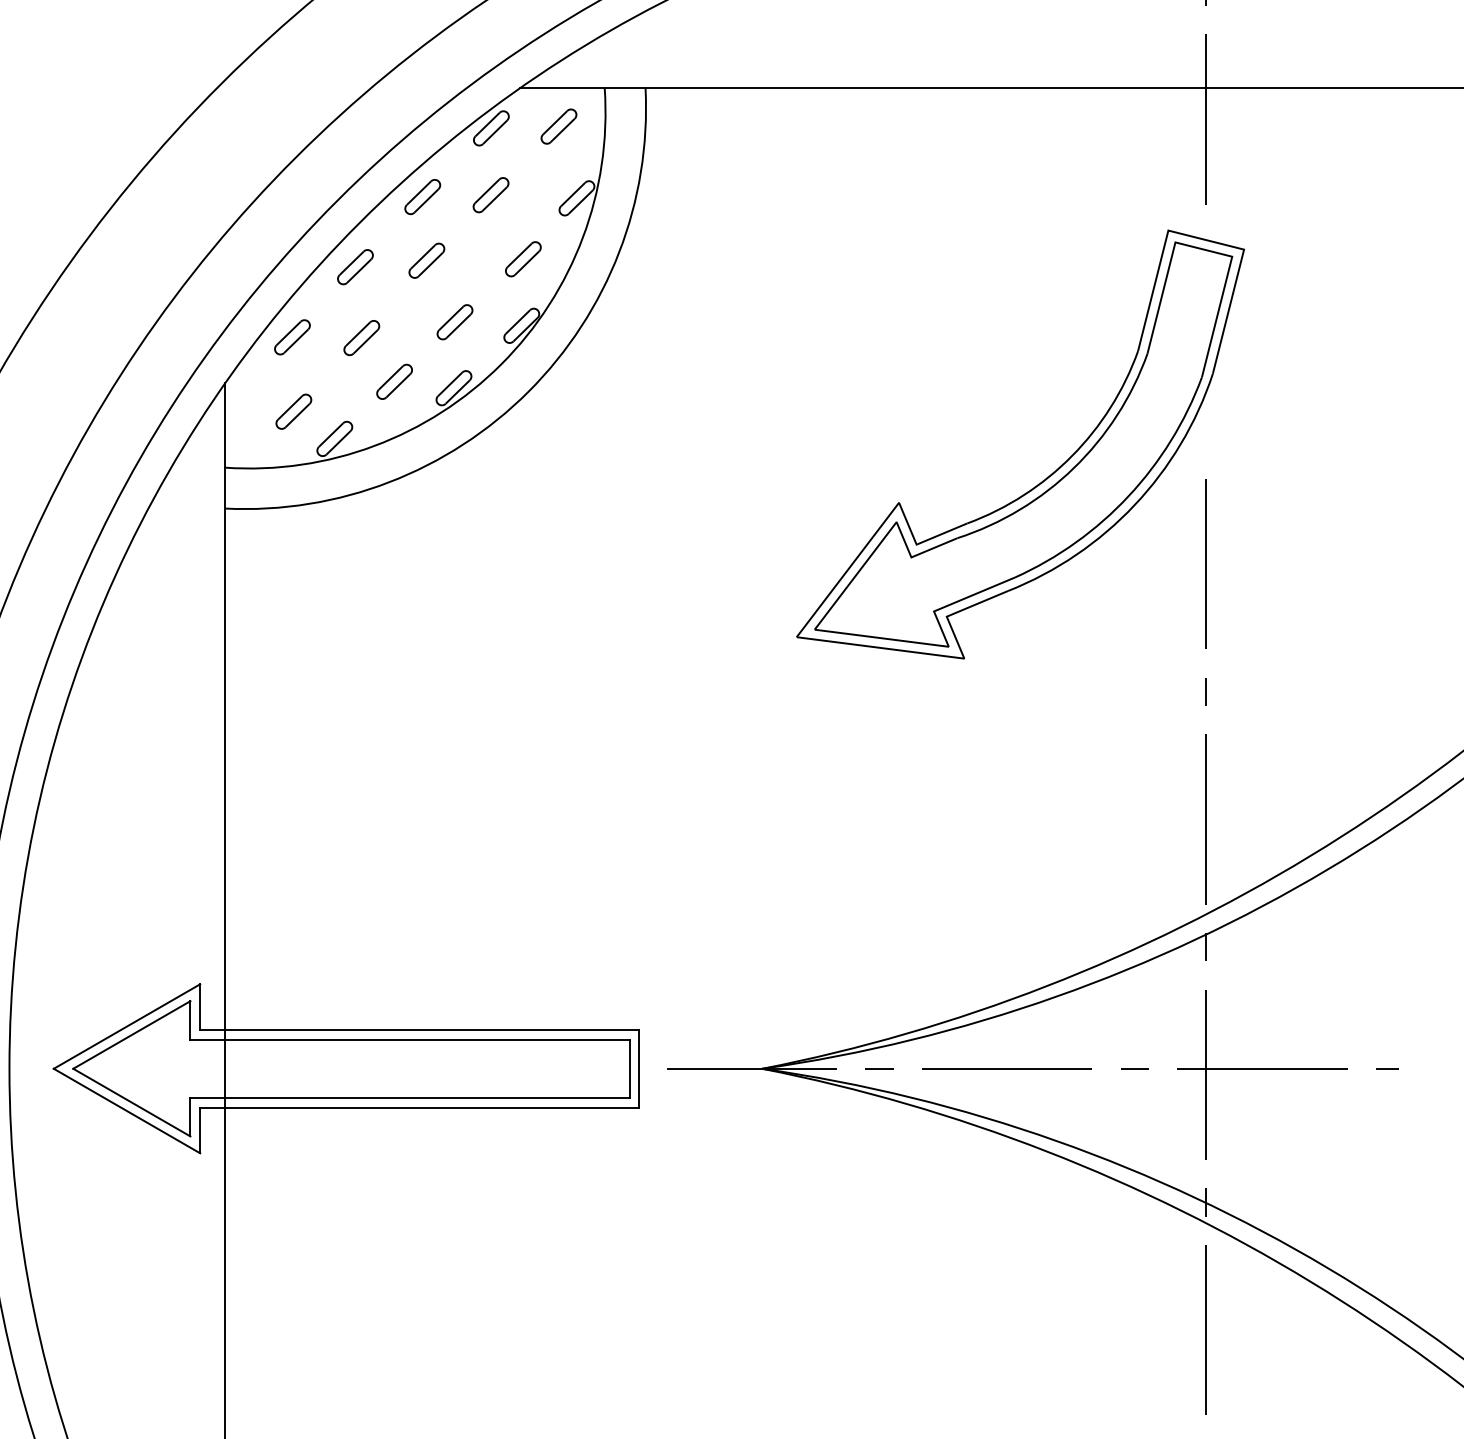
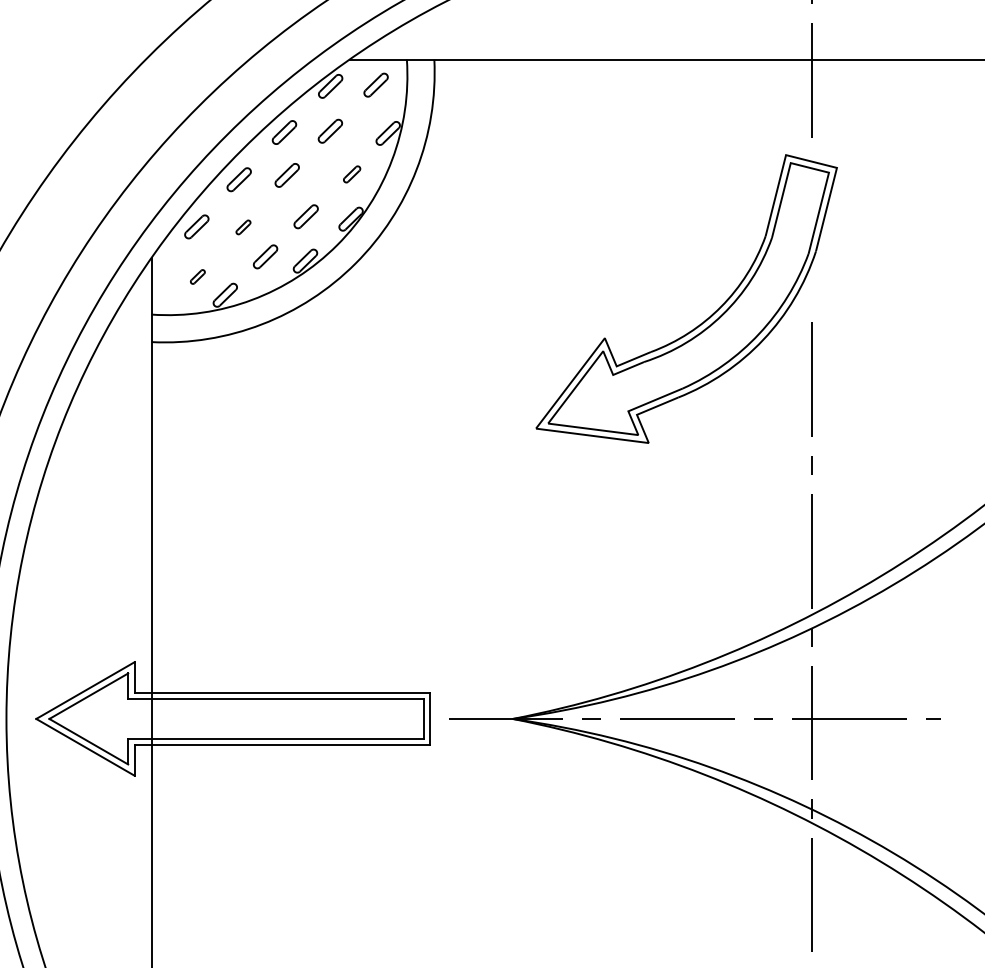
part: (522, 259) -> (351, 174), size x0.7
part: (361, 338) -> (243, 227), size x0.6
part: (293, 411) -> (197, 276), size x0.6

